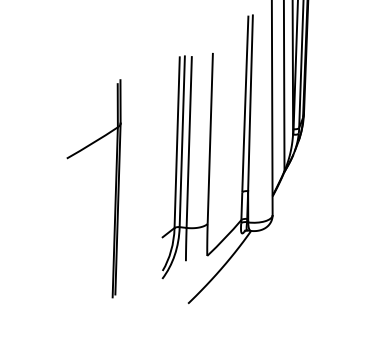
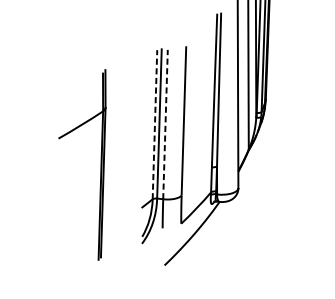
line: (177, 142) -> (155, 124), solid -> dashed
line: (189, 142) -> (165, 124), solid -> dashed

